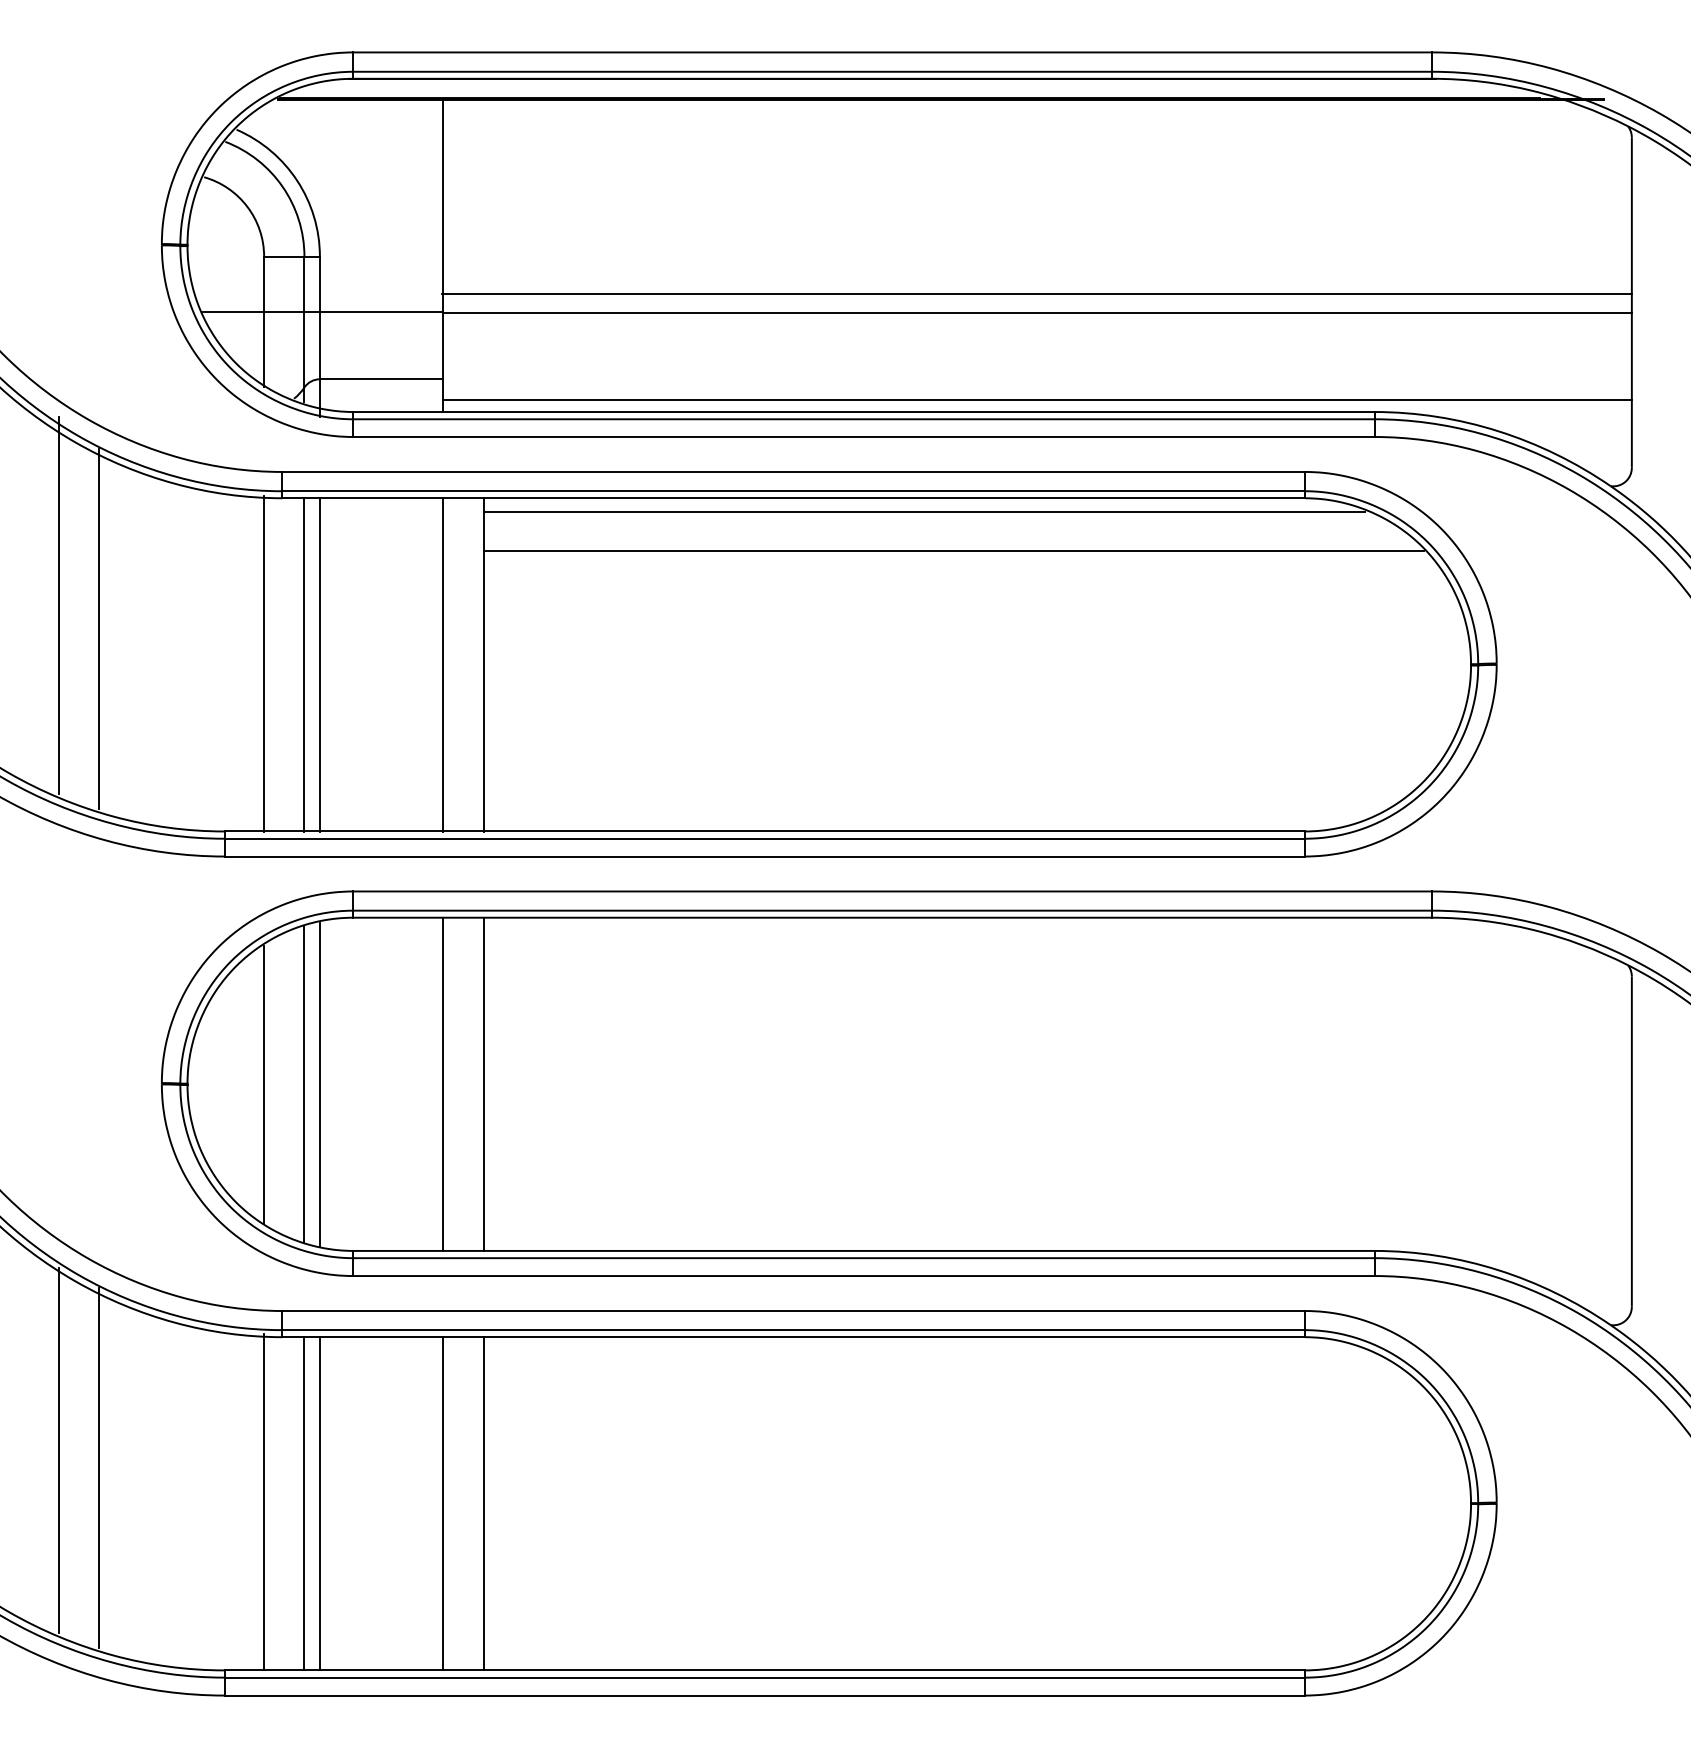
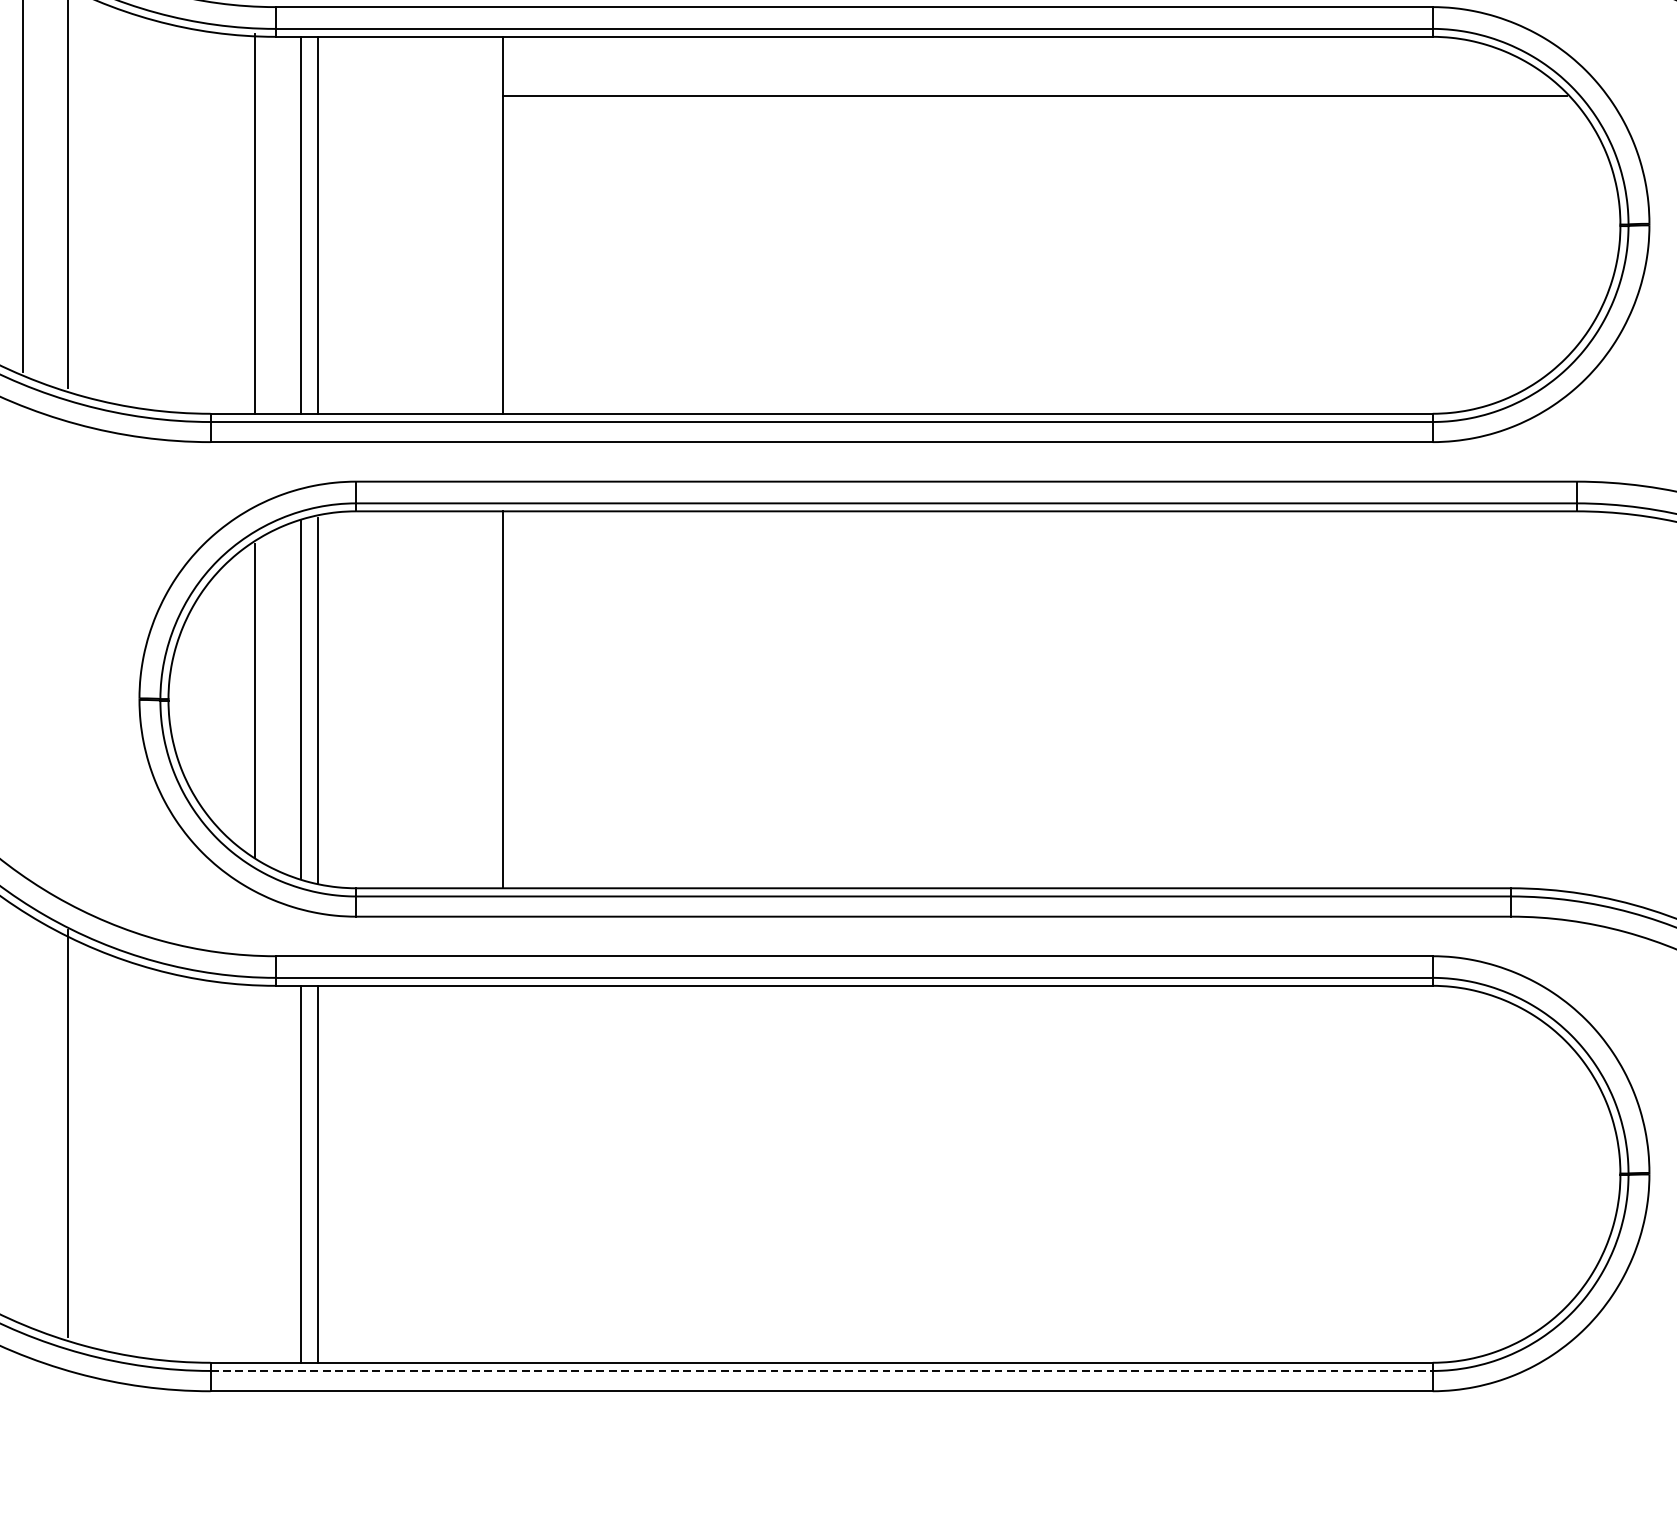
line: (924, 512) -> (1002, 52), removed
line: (442, 664) -> (456, 224), removed
line: (442, 1083) -> (456, 698), removed
line: (58, 1450) -> (22, 1114), removed
line: (264, 1502) -> (255, 1172), removed
line: (442, 1503) -> (456, 1173), removed
line: (483, 1503) -> (503, 1173), removed
line: (765, 1677) -> (822, 1370), solid -> dashed

